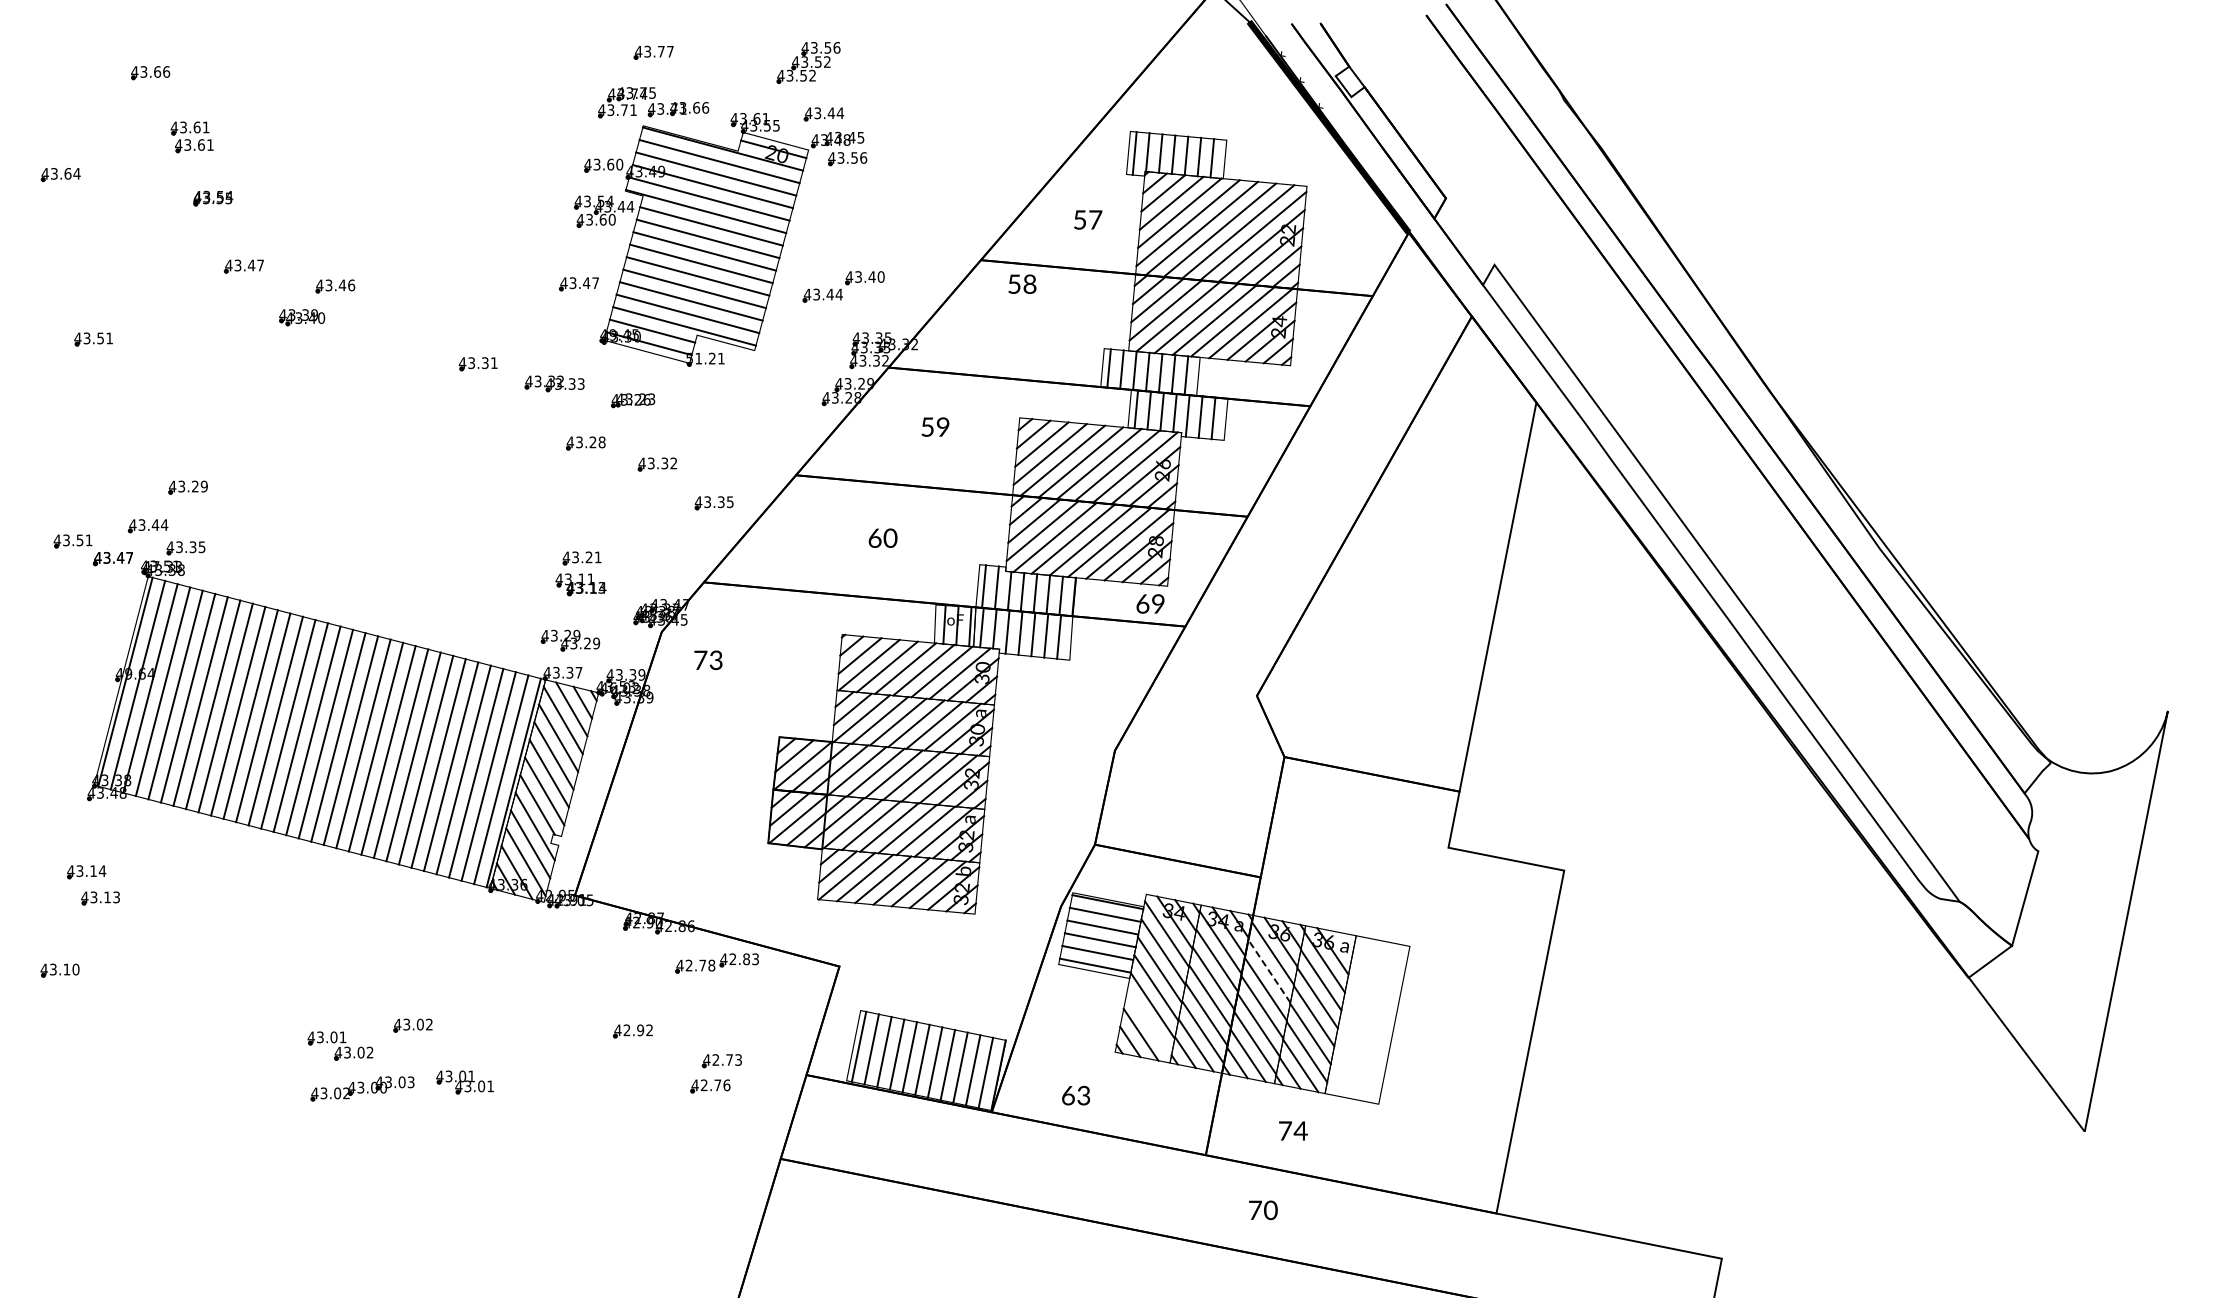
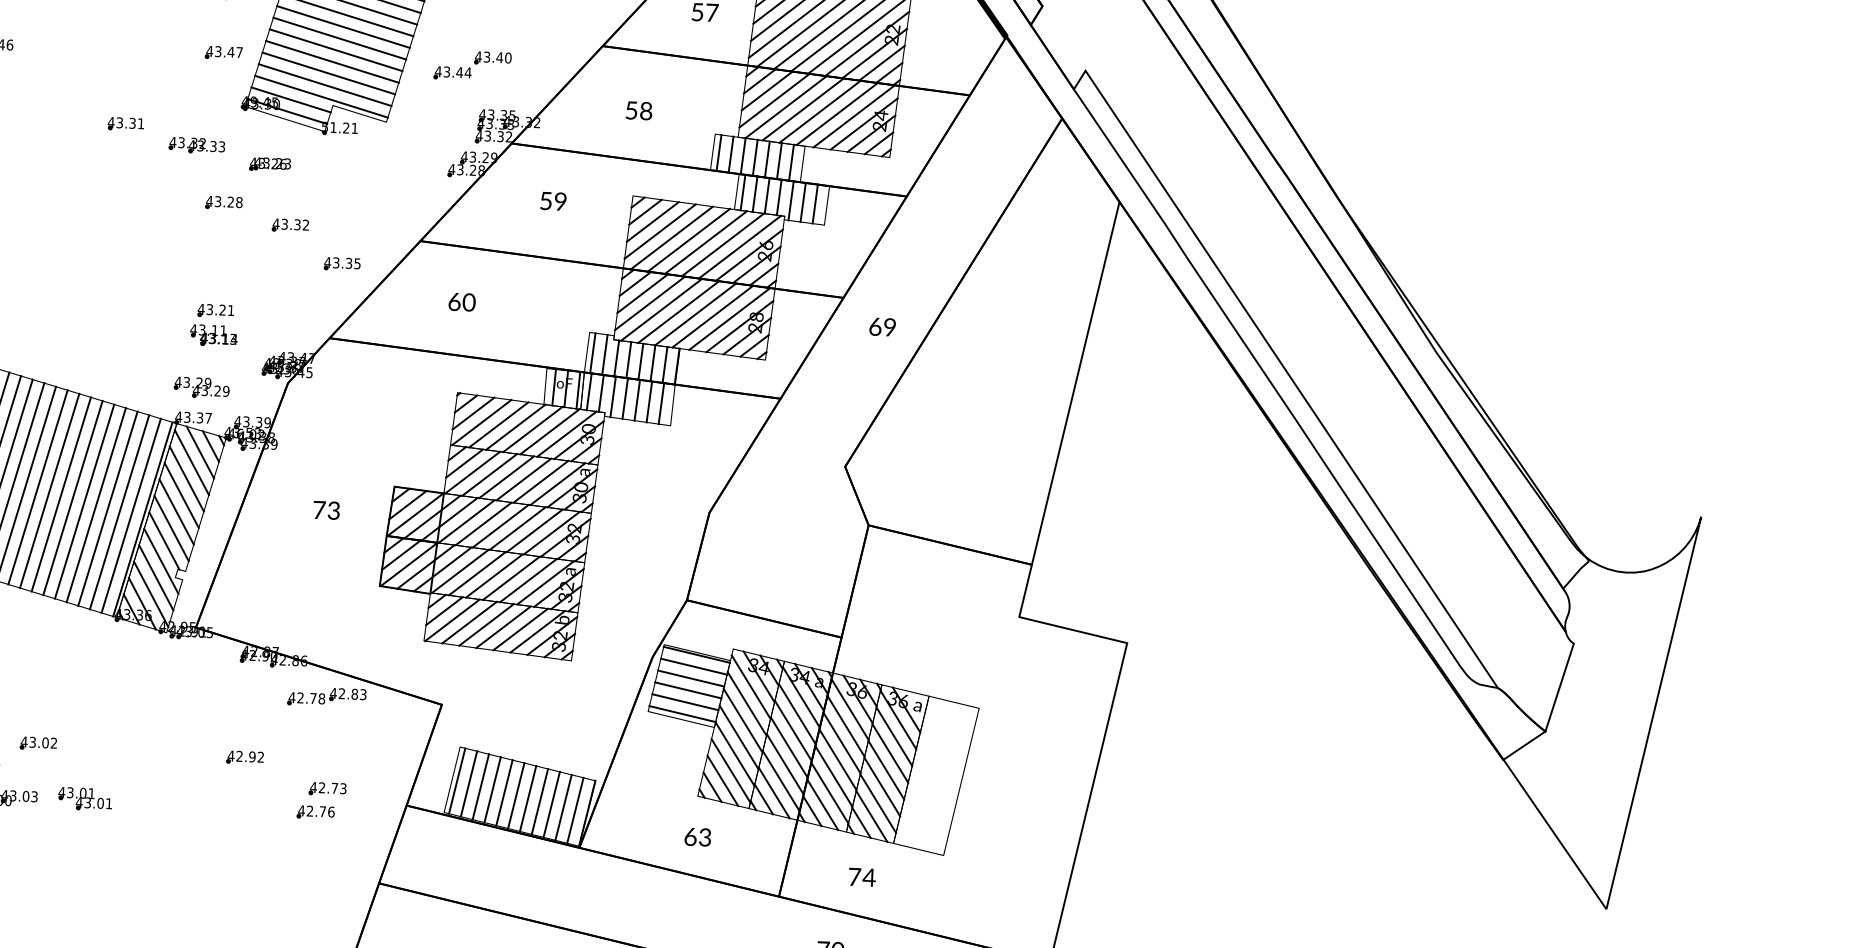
text: (1022, 283) -> (639, 110), moved
text: (882, 537) -> (461, 301), moved
text: (1150, 603) -> (882, 326), moved
text: (708, 660) -> (326, 510), moved
line: (1269, 971) -> (846, 726), dashed -> solid
line: (1149, 1023) -> (731, 770), added
text: (1076, 1095) -> (698, 837), moved

